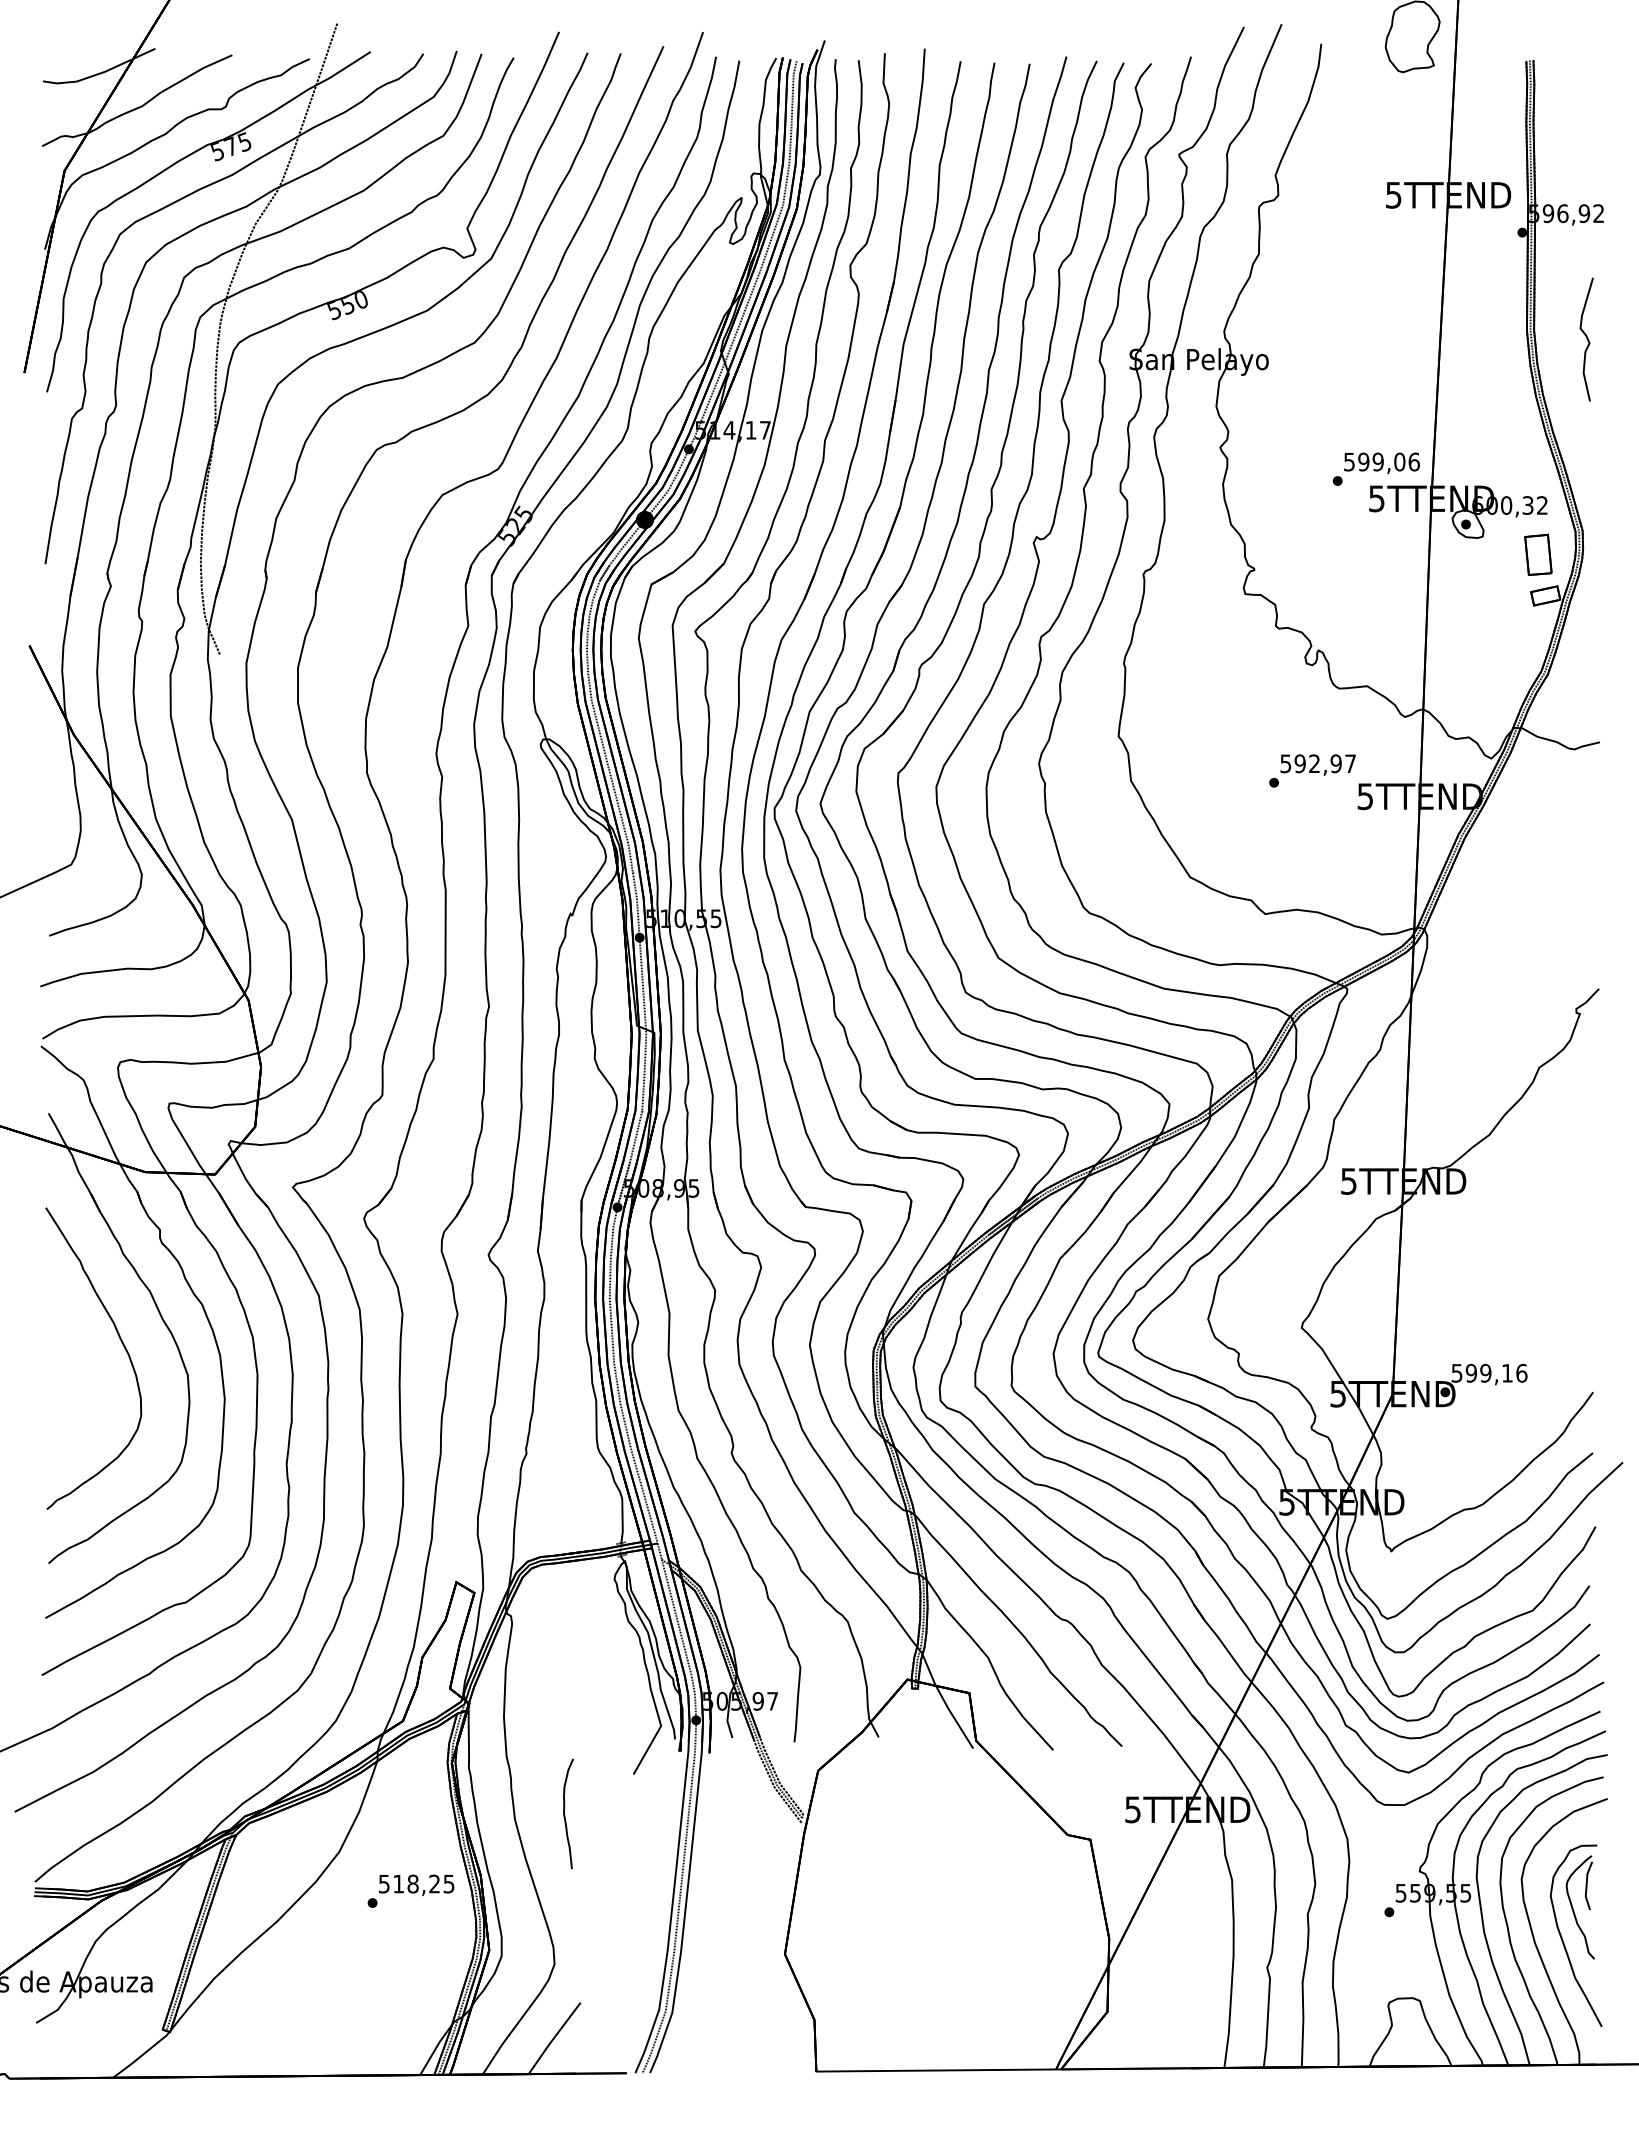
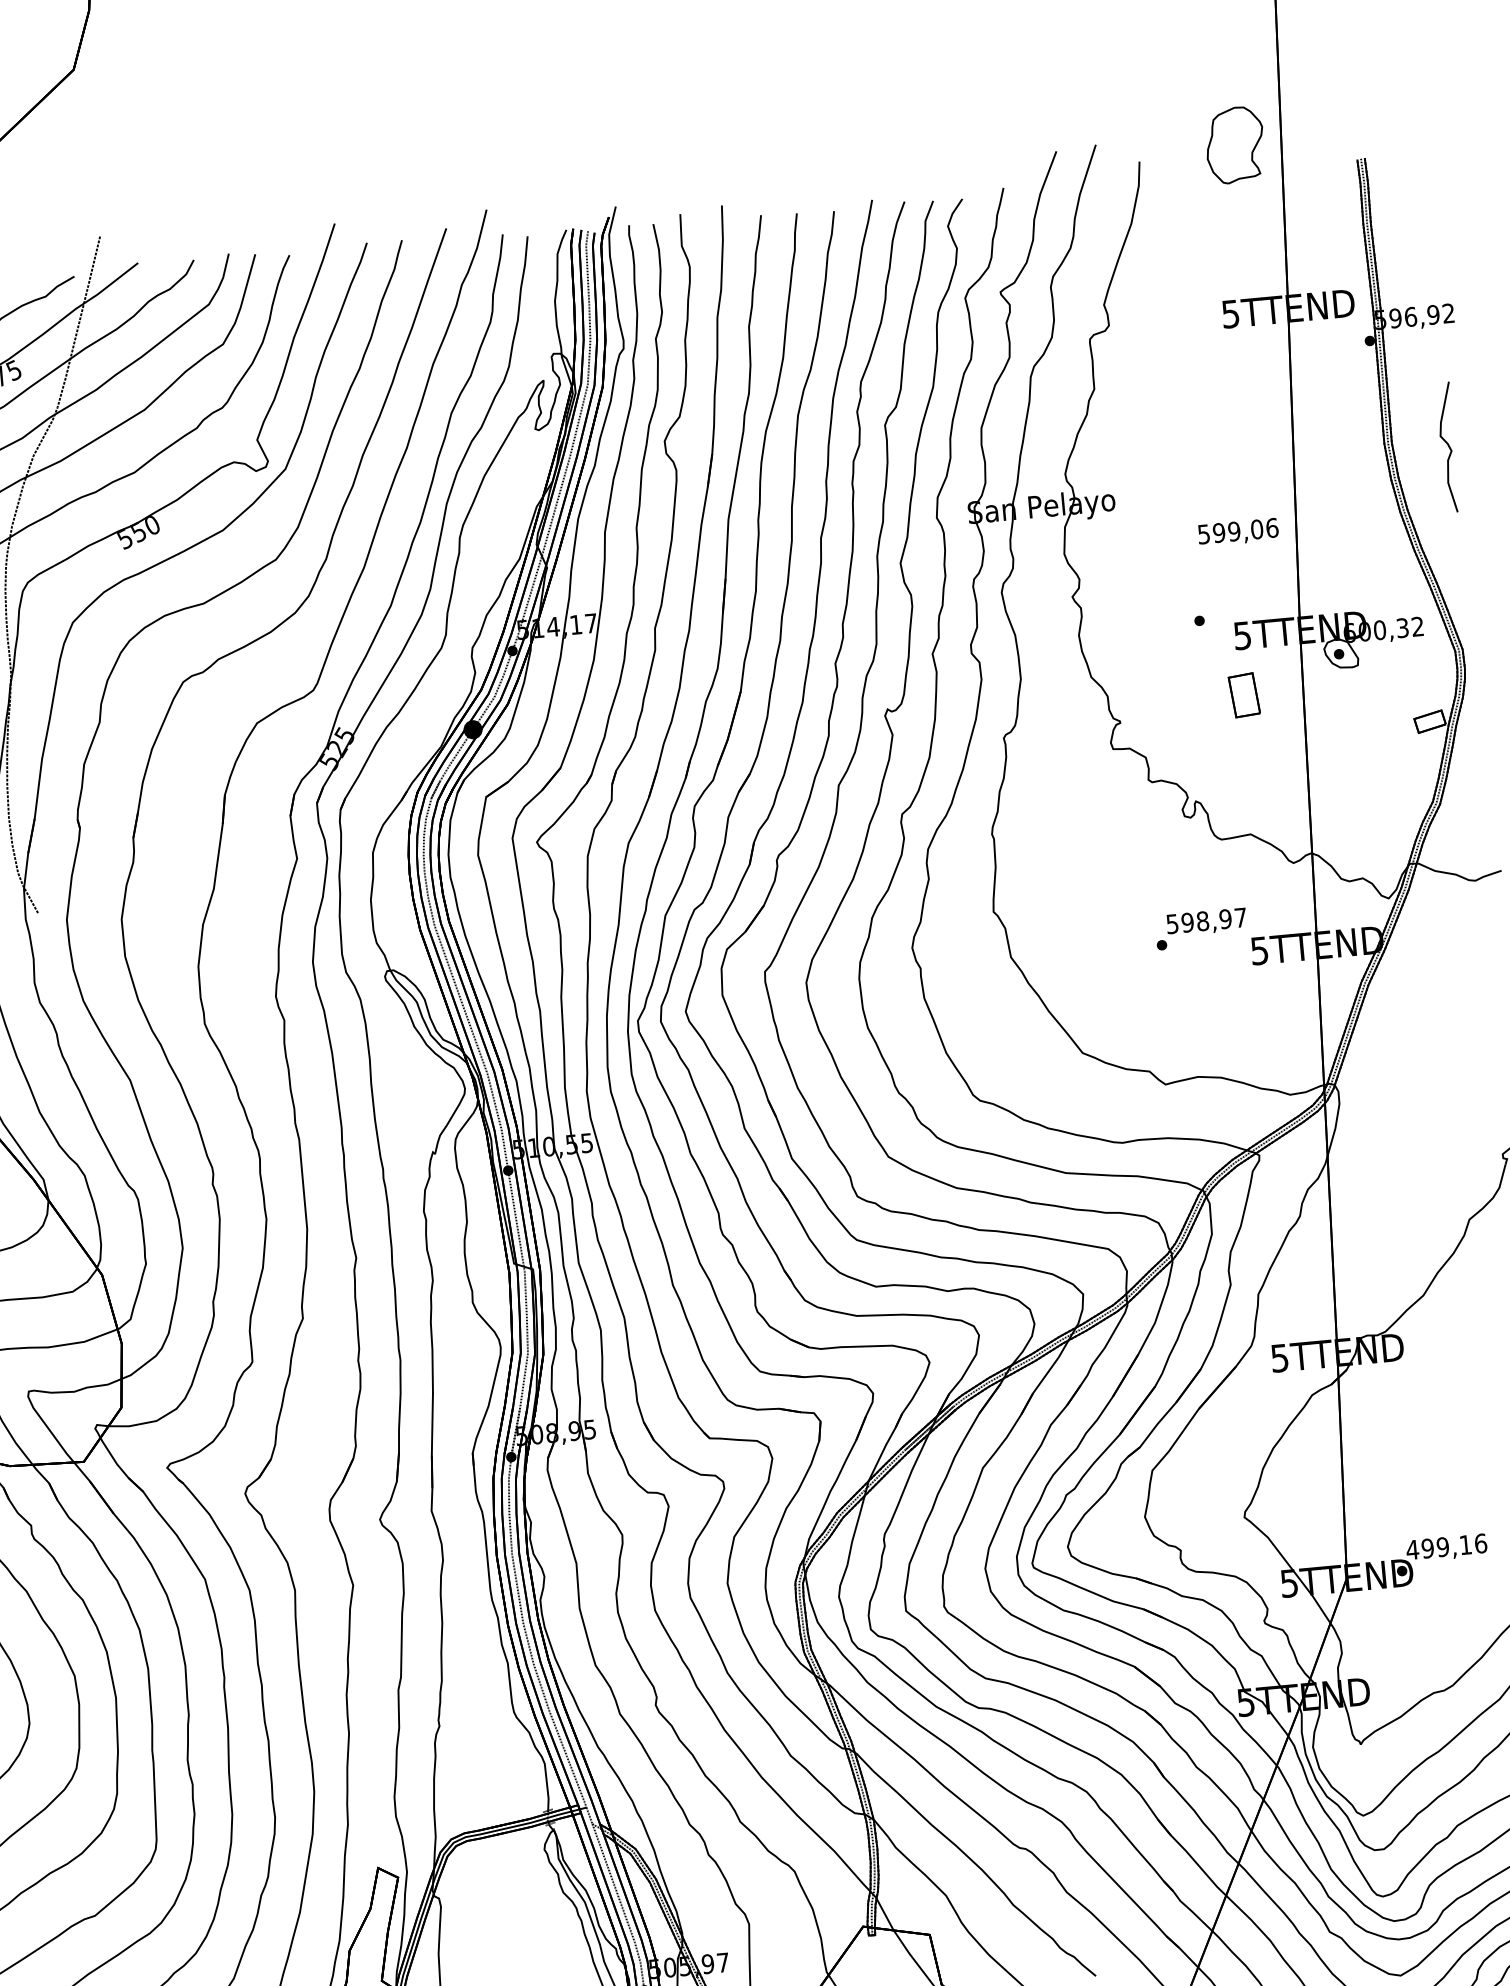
text: (1381, 462) -> (1237, 531), moved
part: (1538, 554) -> (1244, 694), moved
text: (1314, 763) -> (1202, 920), 592,97 -> 598,97
text: (1456, 1373) -> (1412, 1550), 599,16 -> 499,16

